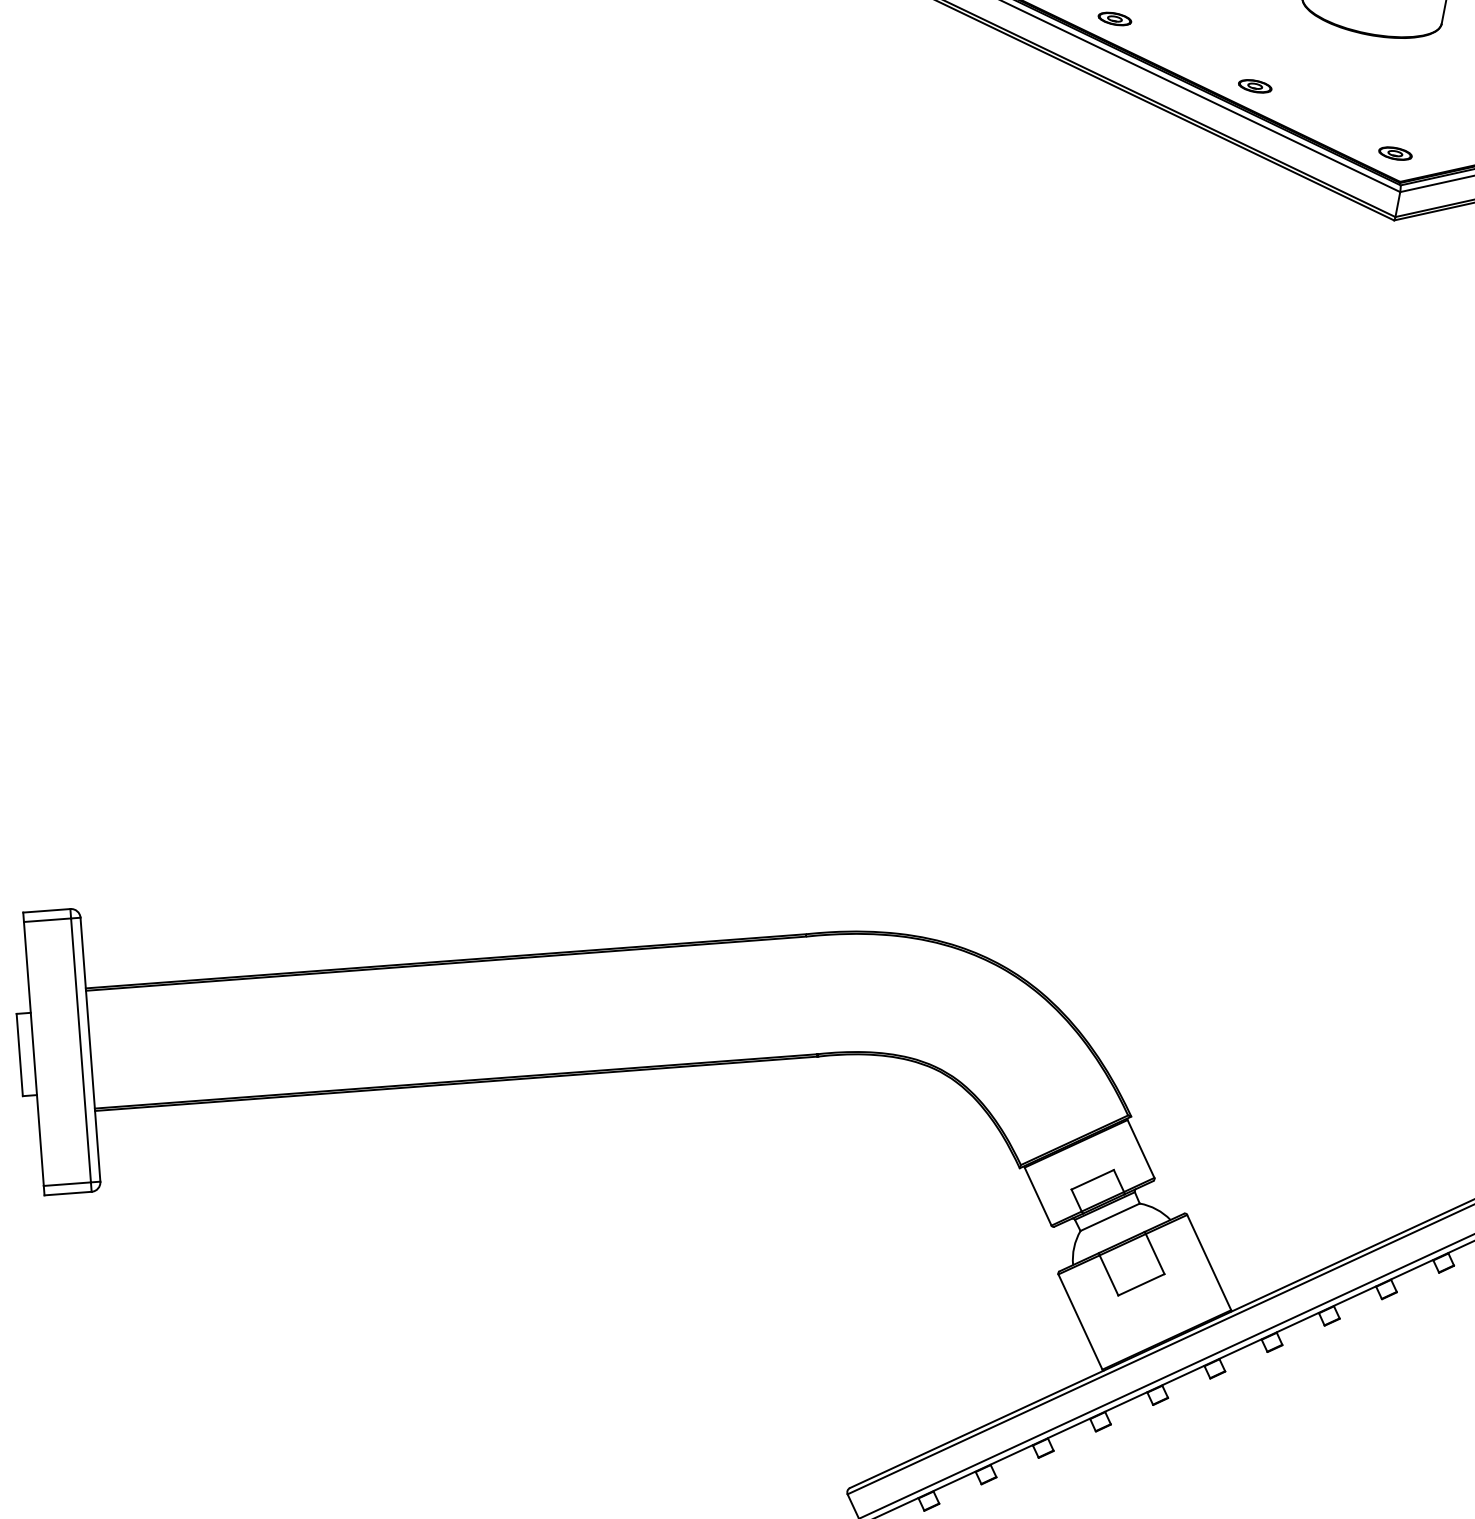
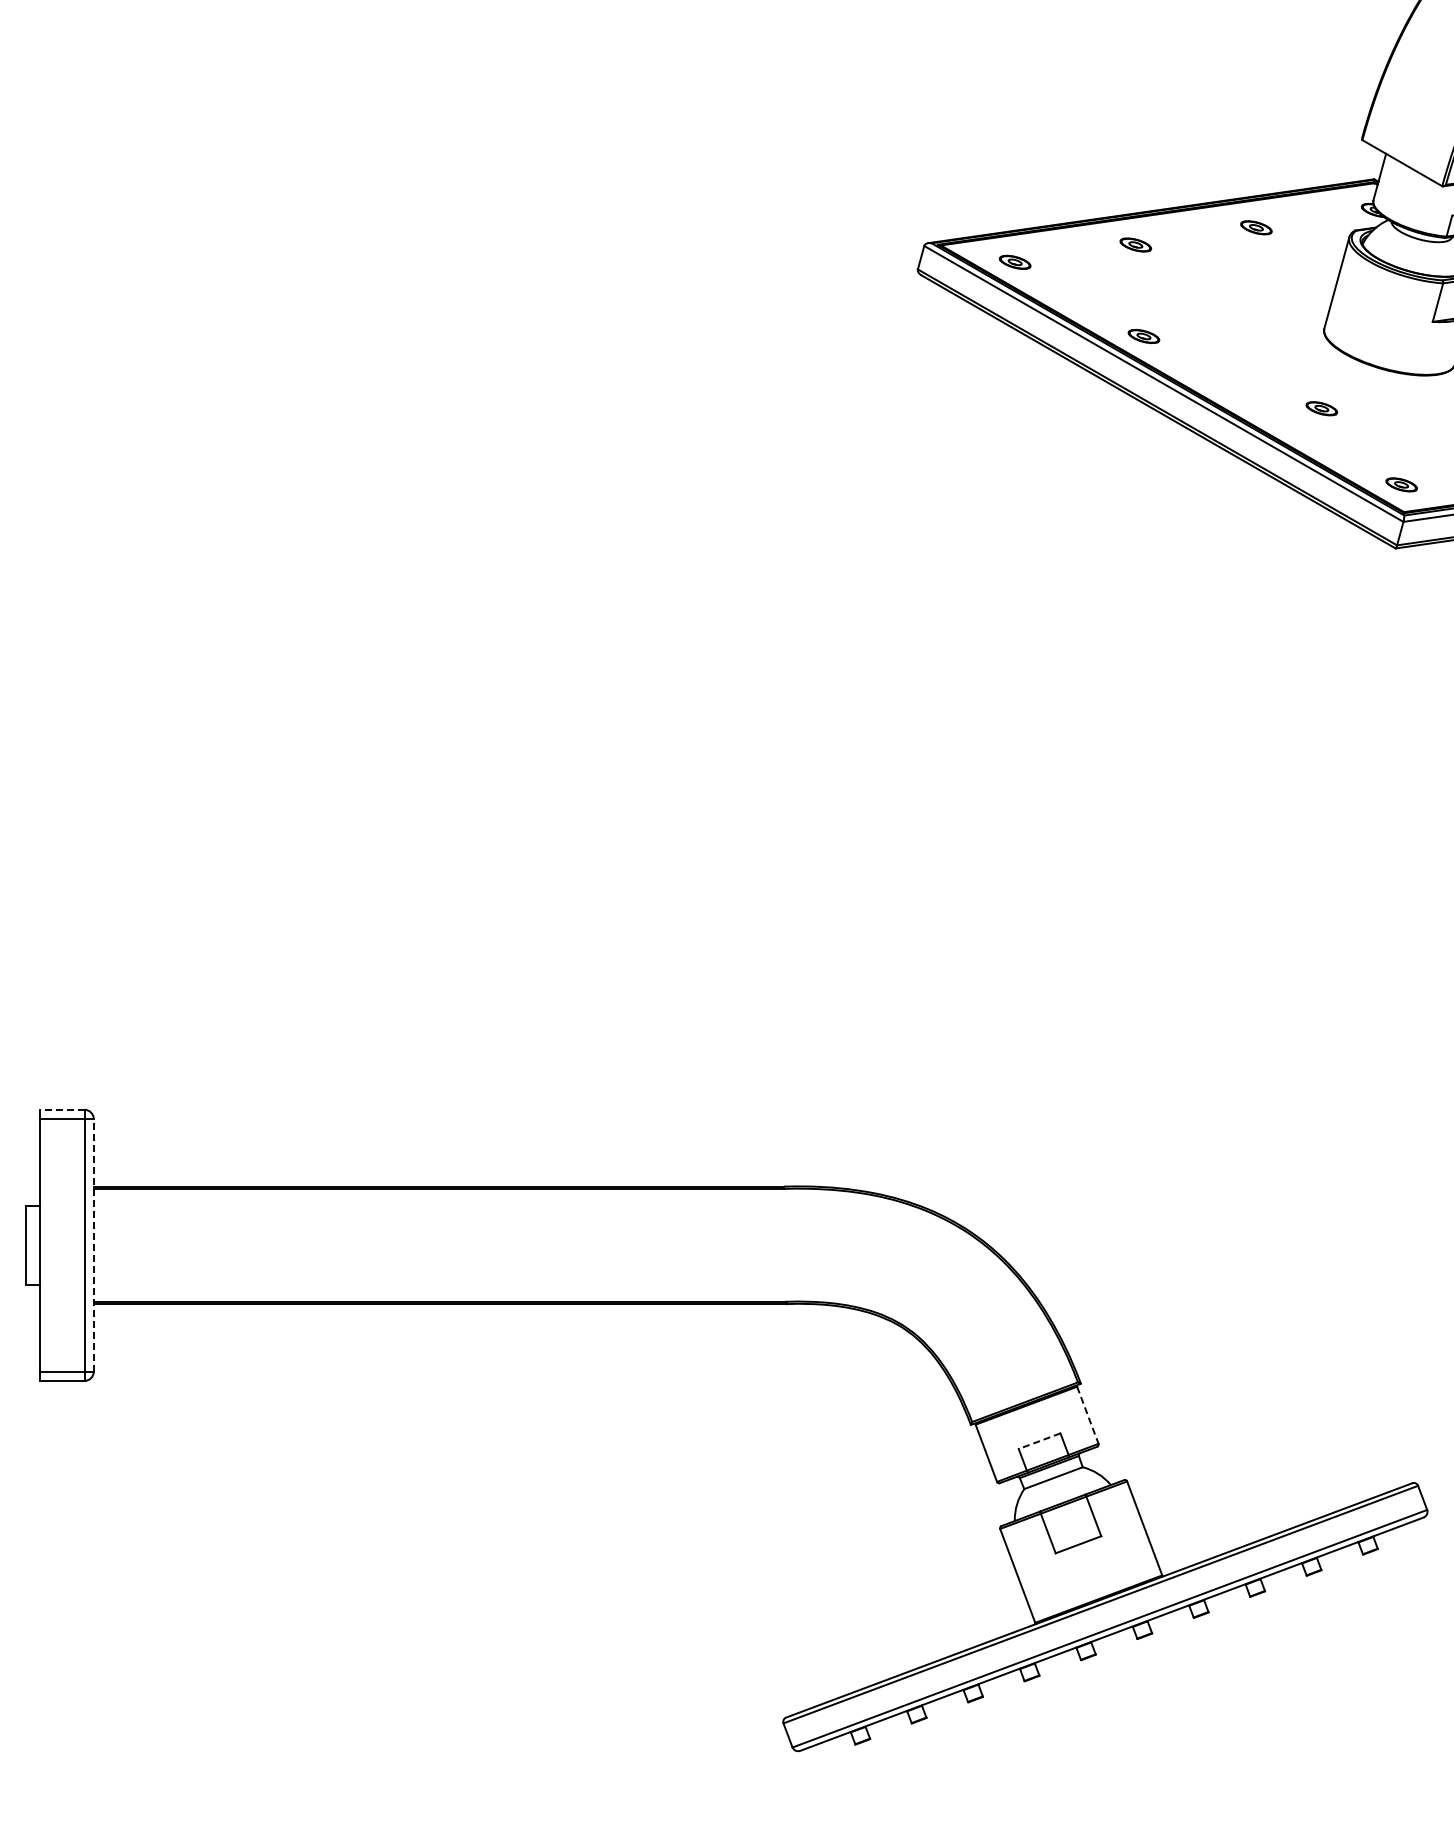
part: (1254, 86) -> (1321, 408), moved
line: (47, 910) -> (62, 1109), solid -> dashed
line: (90, 1048) -> (93, 1244), solid -> dashed
line: (1141, 1149) -> (1088, 1415), solid -> dashed
line: (1092, 1180) -> (1039, 1441), solid -> dashed

